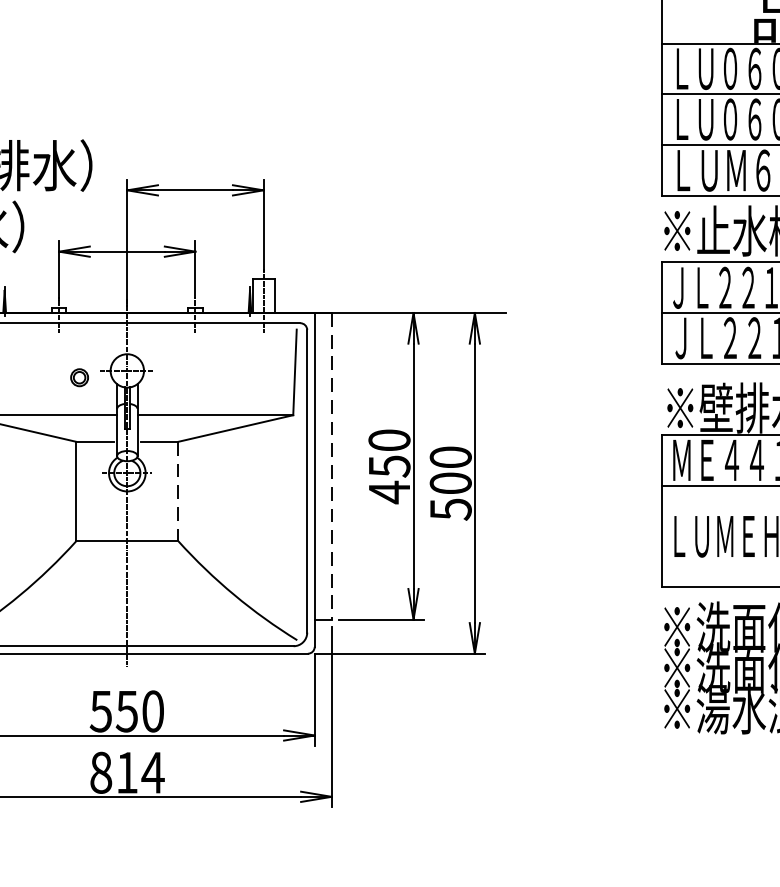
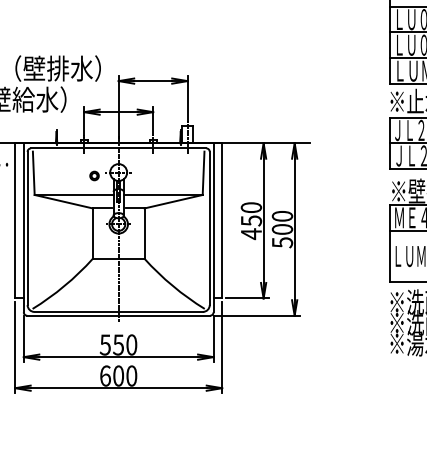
line: (332, 465) -> (222, 220), dashed -> solid
line: (178, 493) -> (144, 234), dashed -> solid
text: (126, 771) -> (118, 375), 814 -> 600

